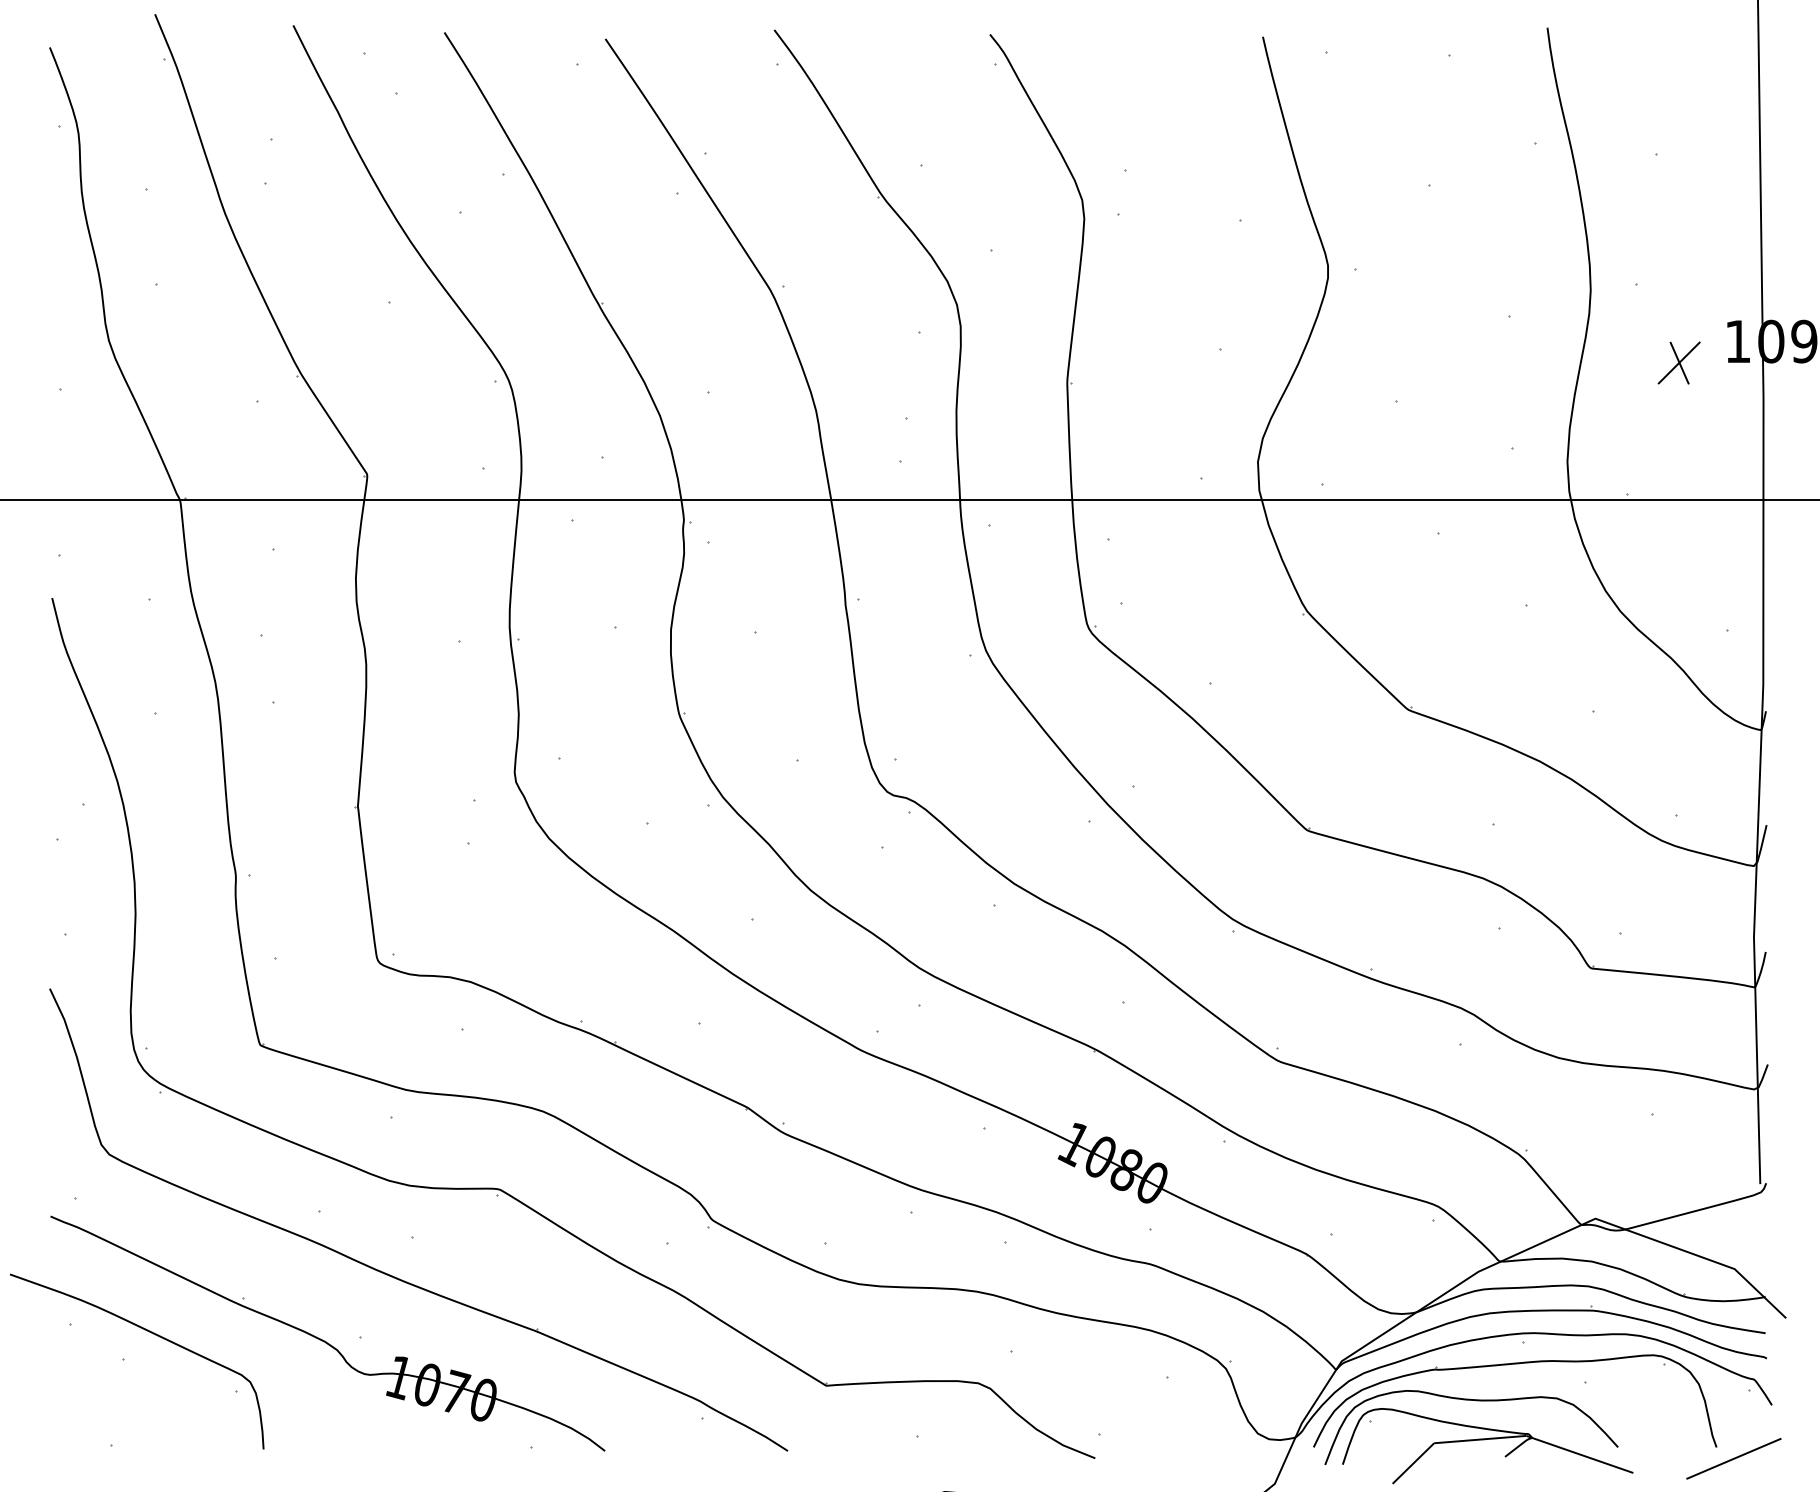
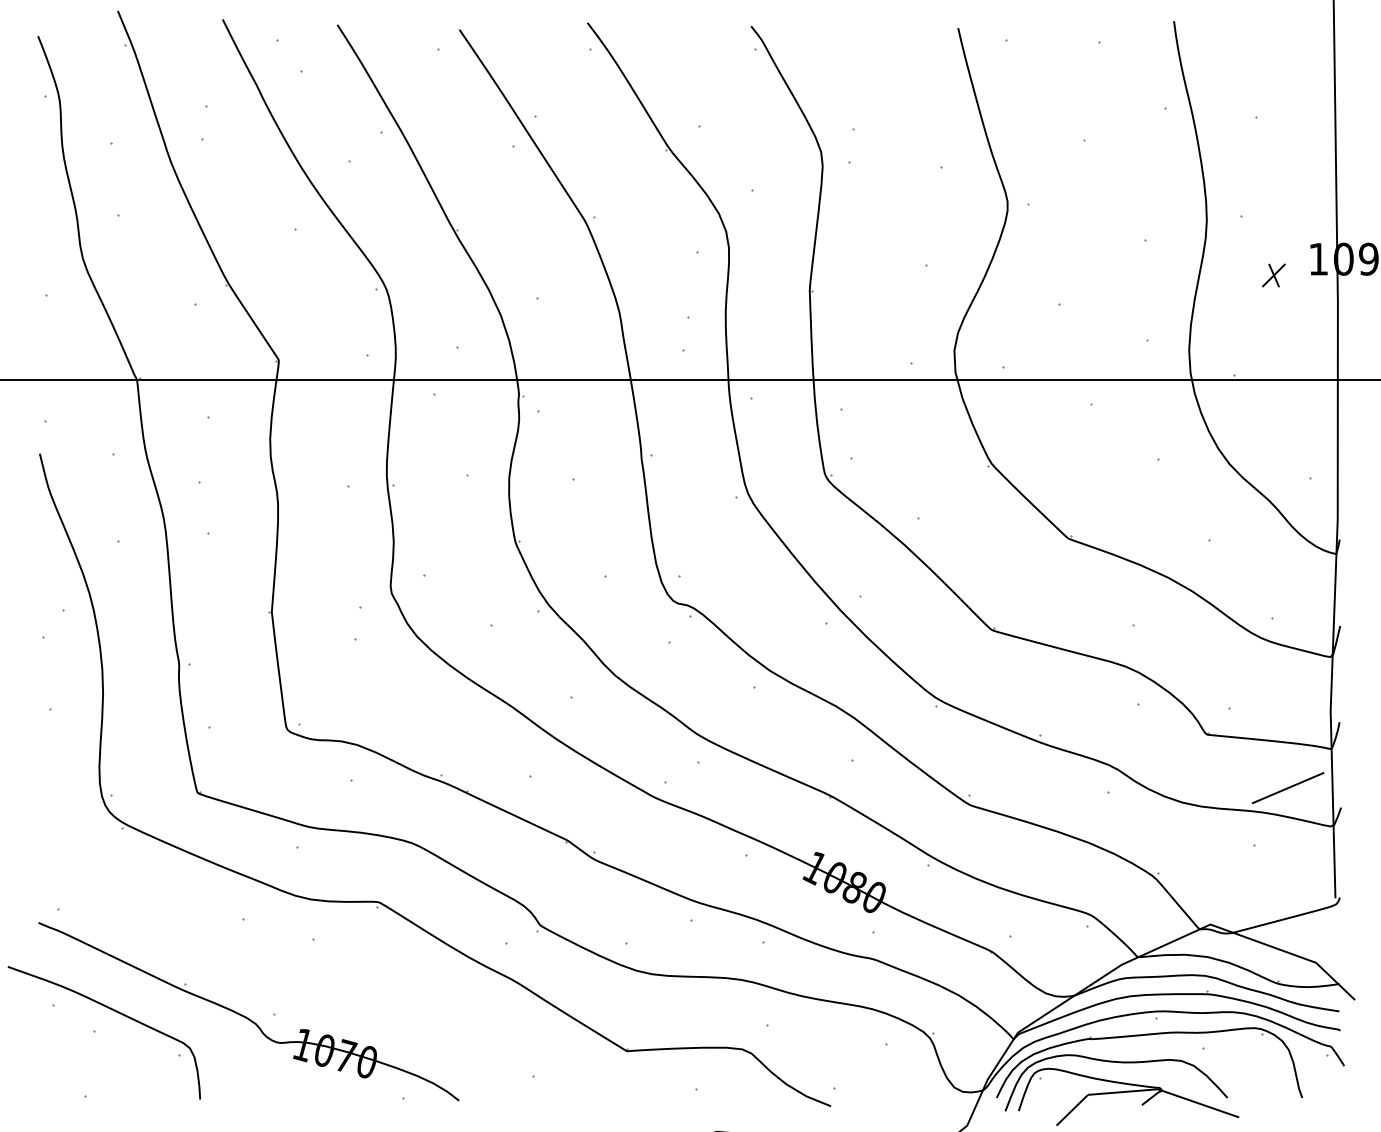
part: (1678, 362) -> (1273, 275), size x0.7
part: (395, 1276) -> (300, 968), removed
line: (1733, 1458) -> (1287, 787), moved

